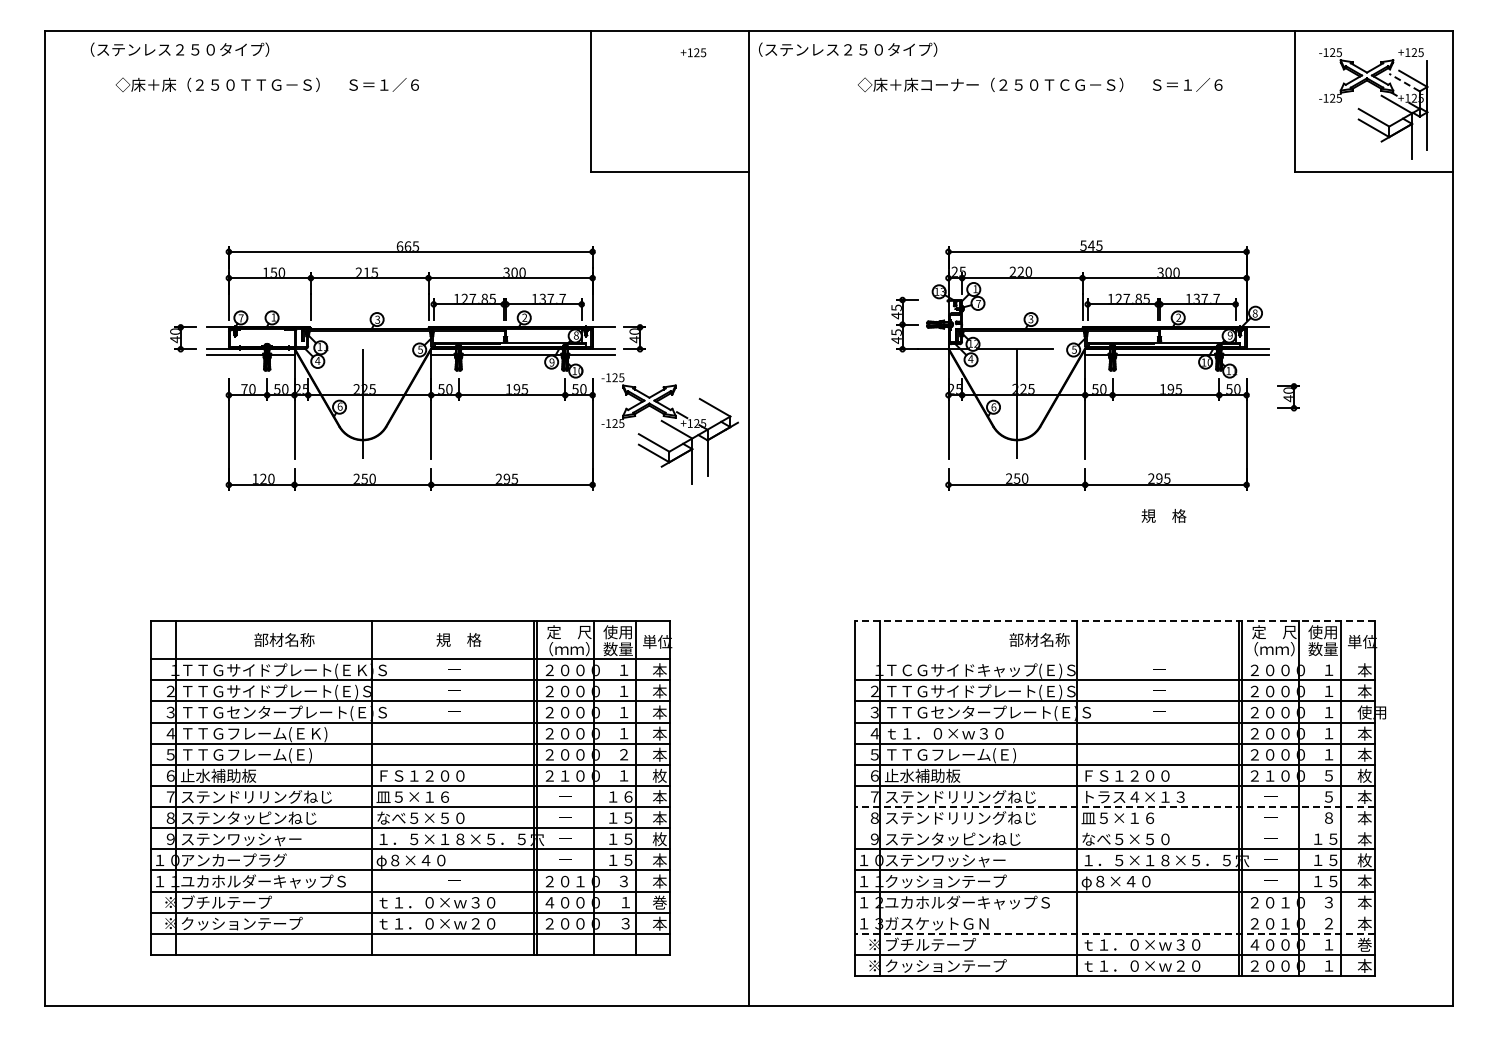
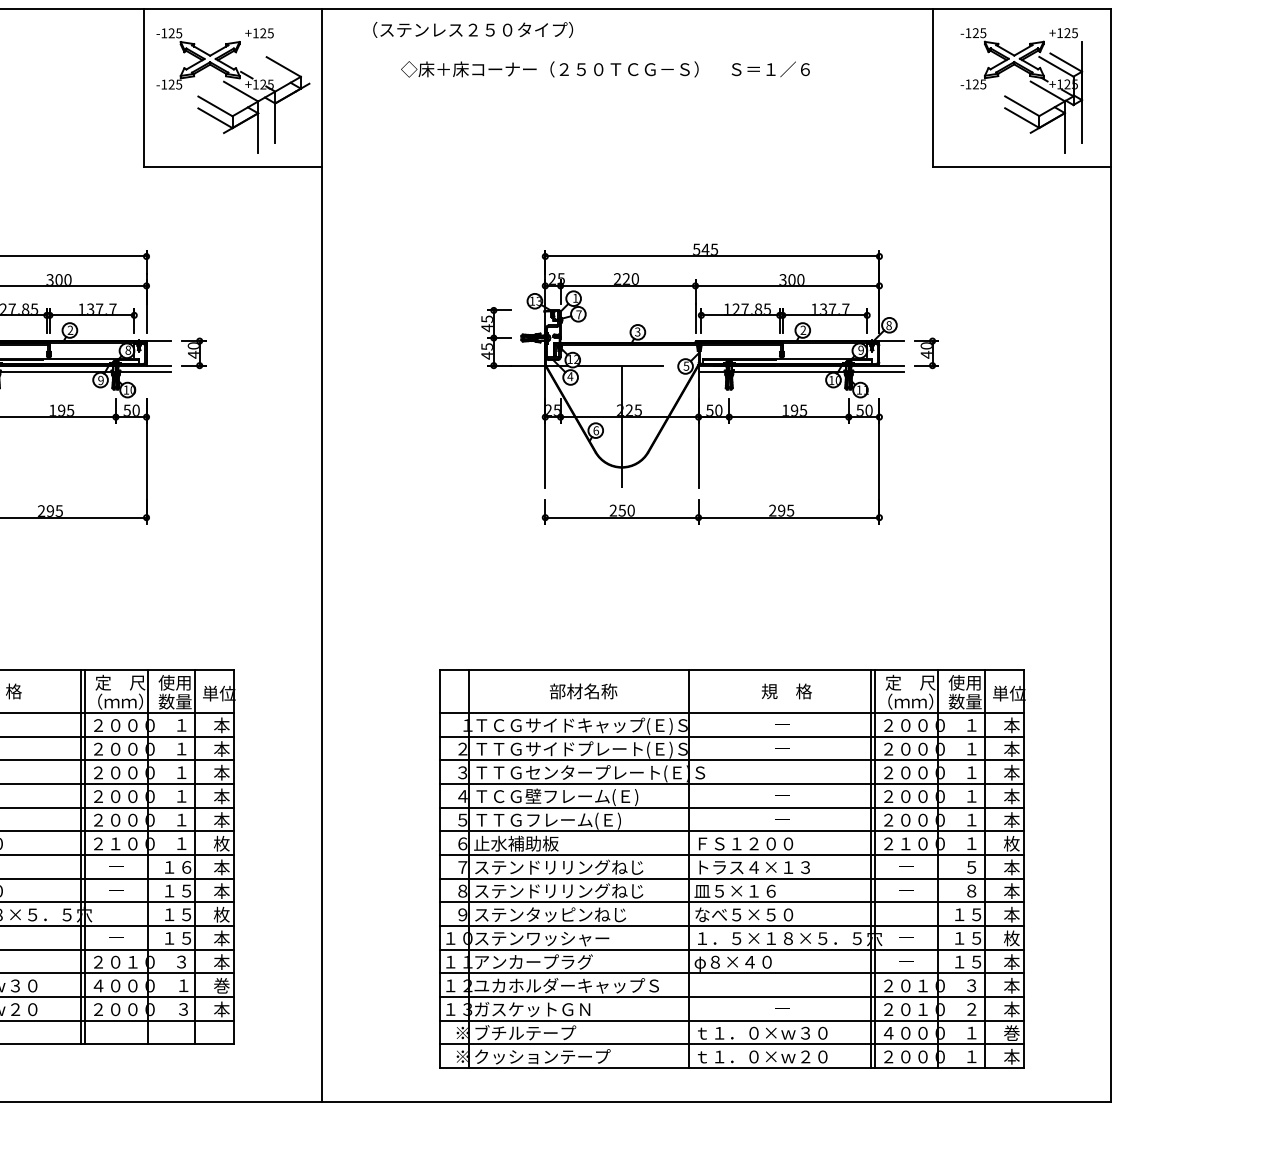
text: (848, 49) -> (473, 29), moved
line: (1404, 82) -> (1056, 66), dashed -> solid
text: (1040, 84) -> (605, 68), moved
part: (1288, 397) -> (926, 353), moved
part: (669, 428) -> (232, 90), moved
text: (1163, 515) -> (786, 690), moved
line: (1114, 621) -> (731, 670), dashed -> solid
text: (1039, 639) -> (583, 690), moved
line: (1114, 659) -> (731, 713), added
text: (1371, 712) -> (1019, 772), 使用 -> 本
text: (959, 734) -> (557, 797), ｔ１．０×ｗ３０ -> ＴＣＧ壁フレーム(Ｅ)
text: (623, 754) -> (181, 819), ２ -> １
text: (1329, 775) -> (972, 843), ５ -> １
line: (1114, 807) -> (731, 879), dashed -> solid
line: (1114, 828) -> (731, 902), added
text: (946, 881) -> (543, 962), クッションテープ -> アンカープラグ
line: (1114, 912) -> (731, 996), added
line: (1114, 933) -> (731, 1020), dashed -> solid

